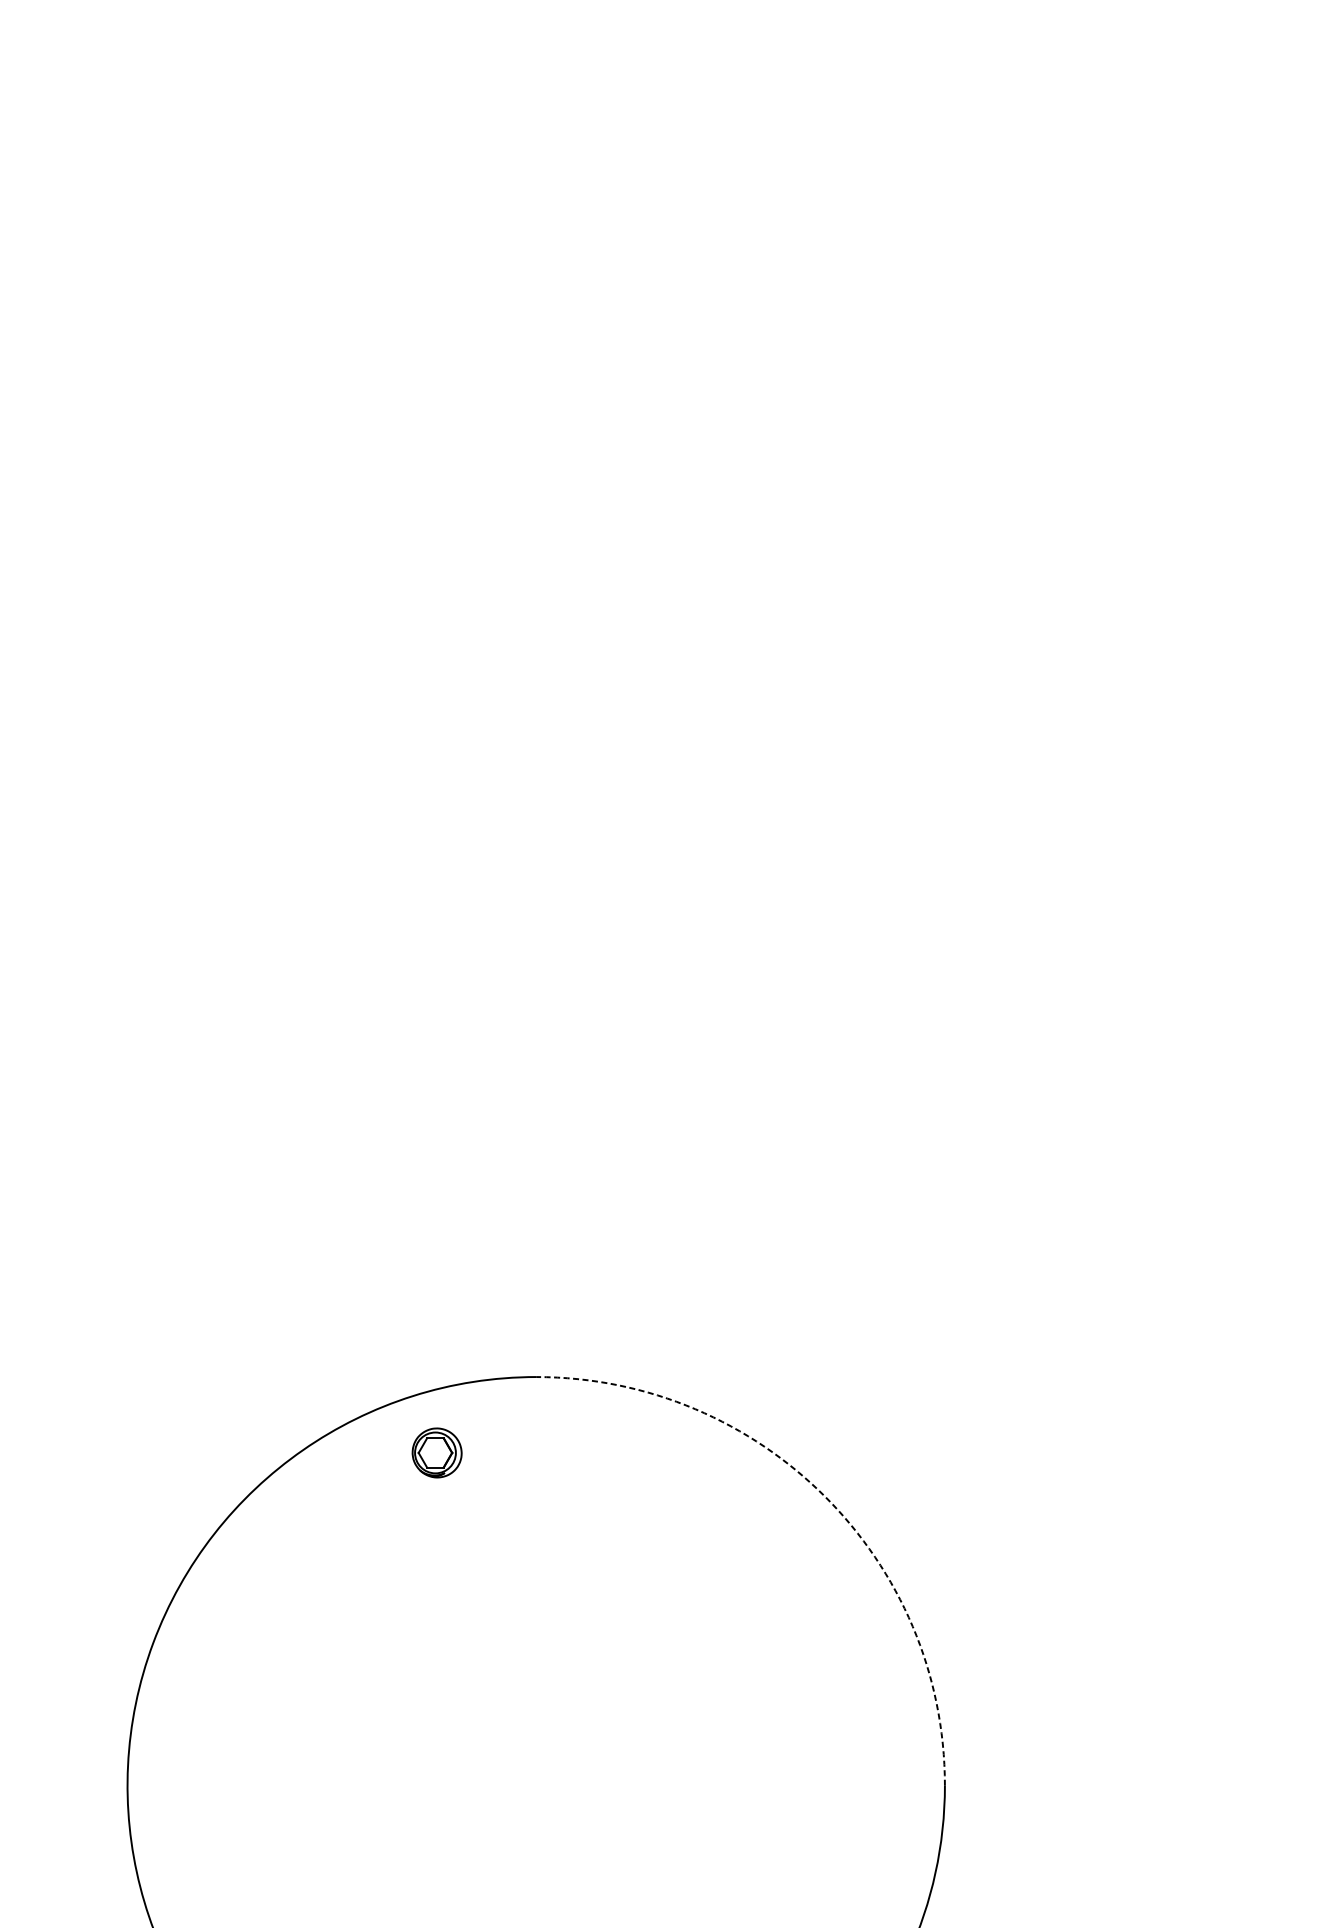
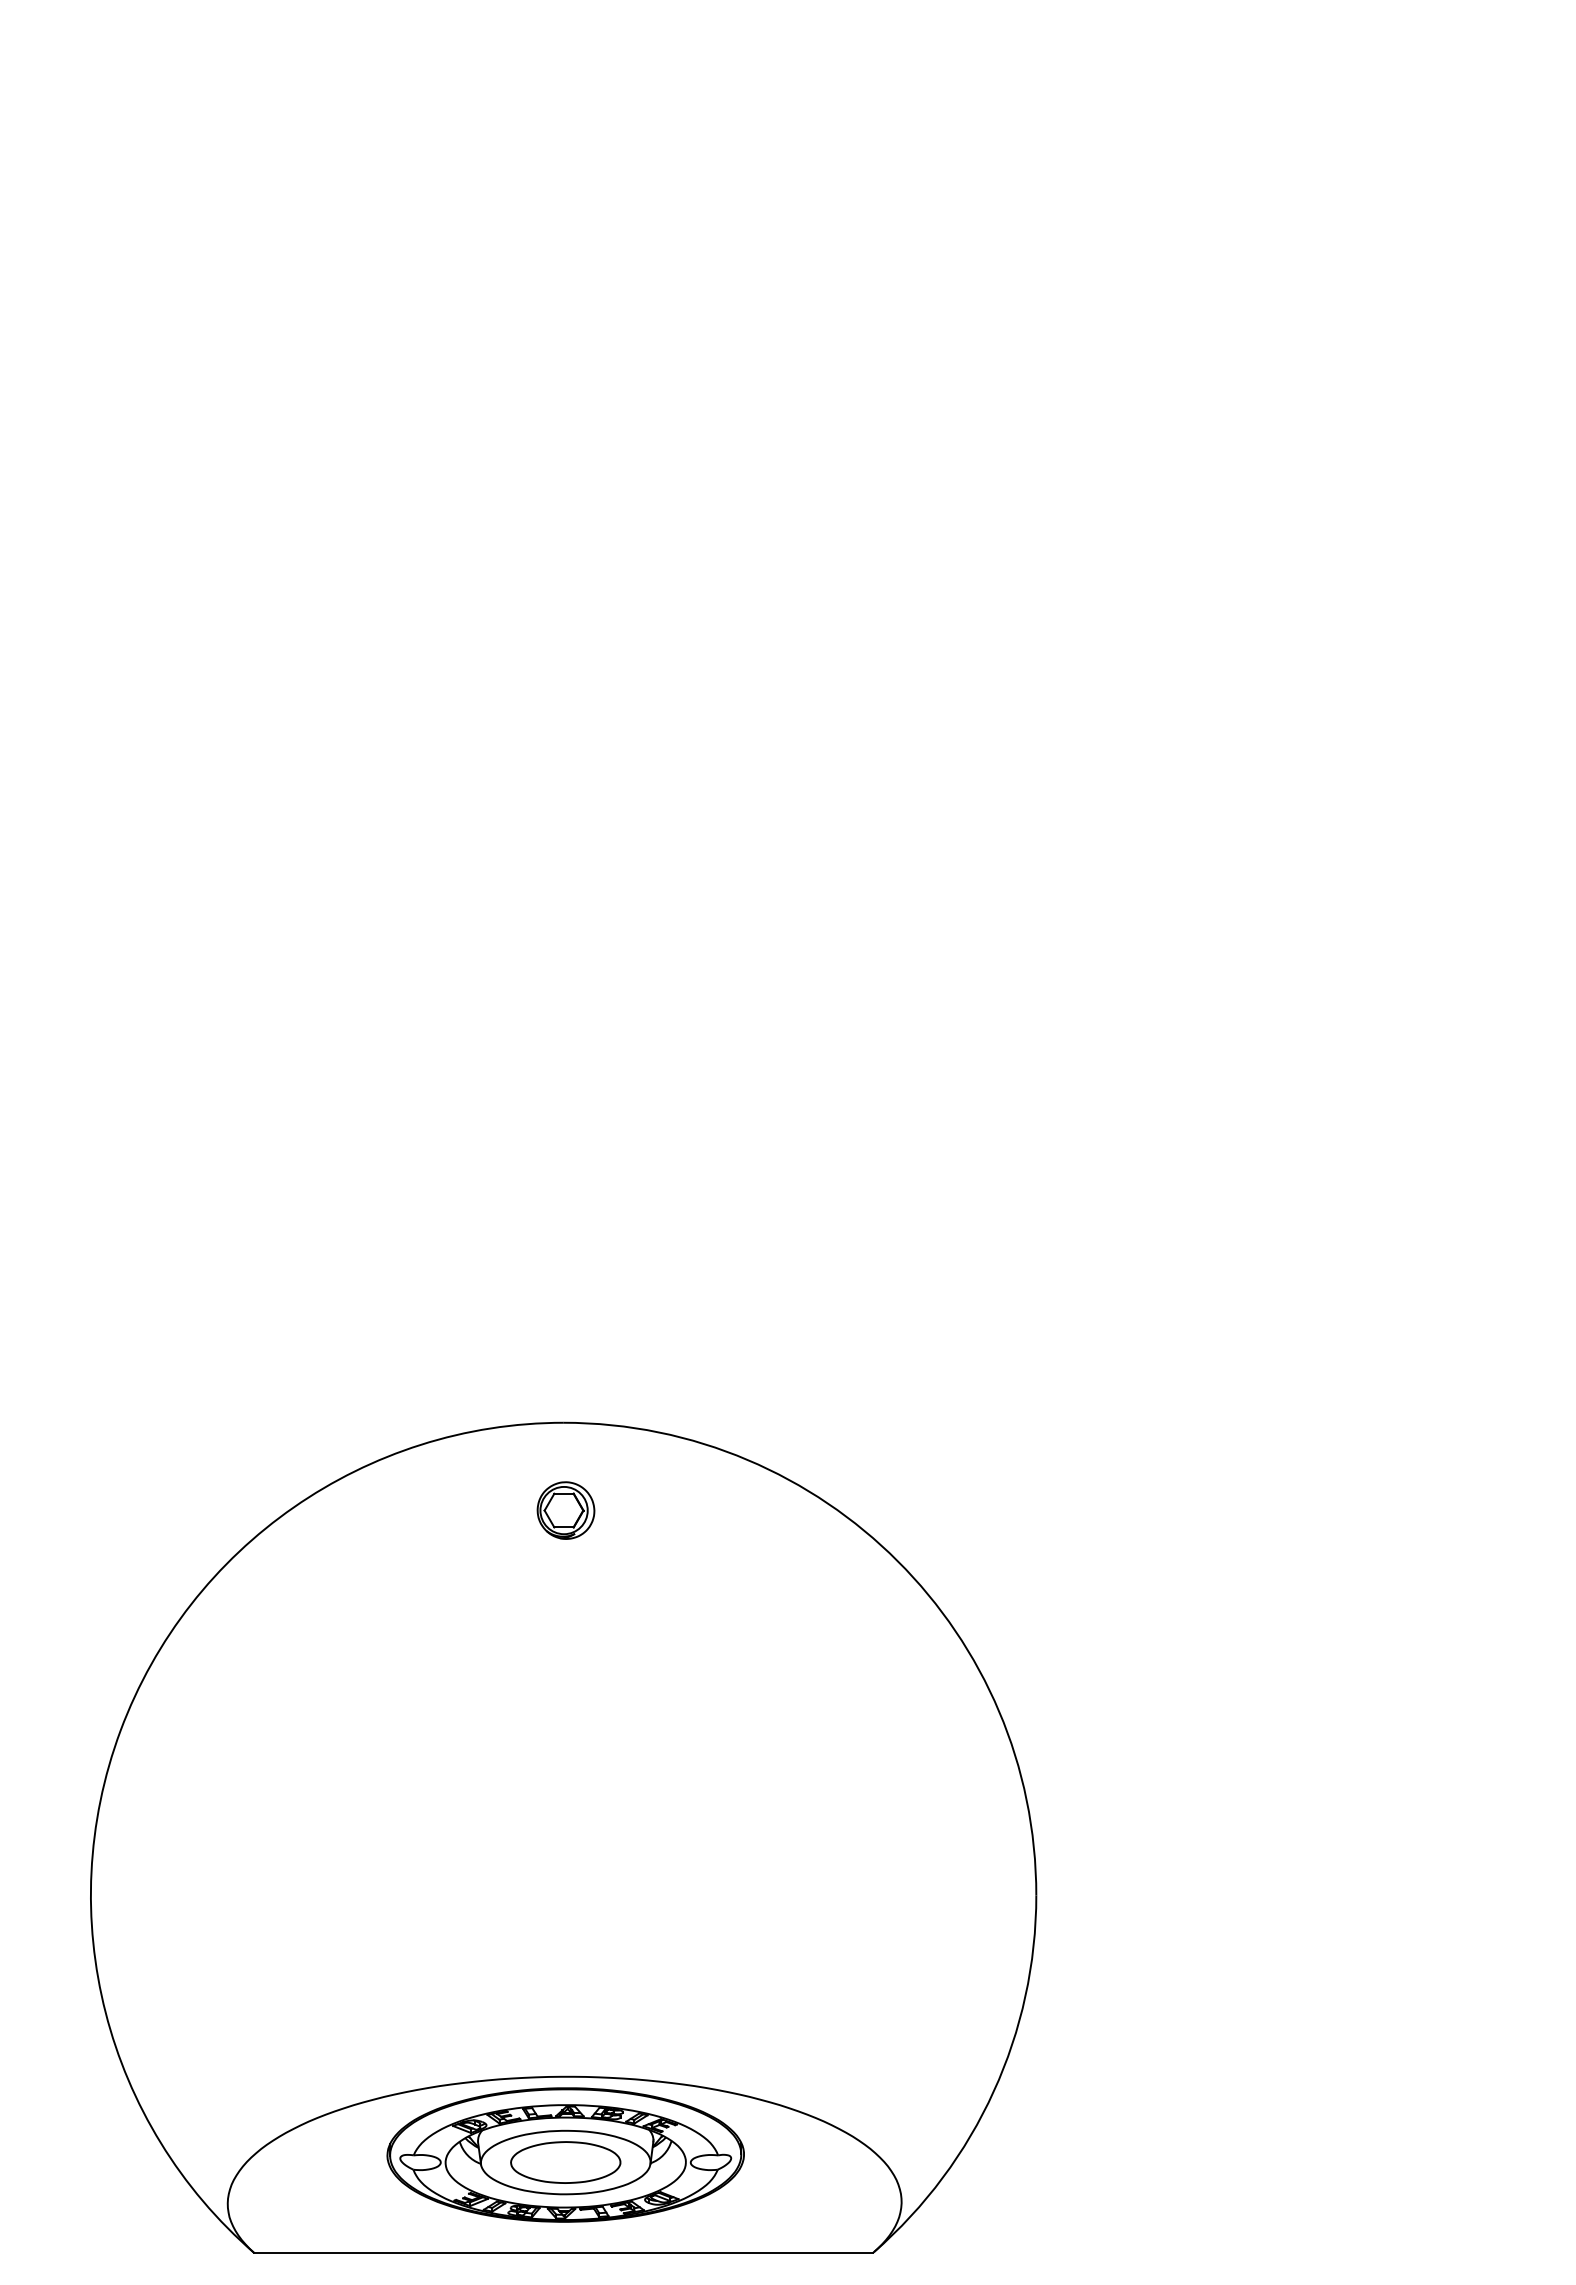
part: (436, 1452) -> (565, 1510), moved
arc: (824, 1496) -> (897, 1561), dashed -> solid

